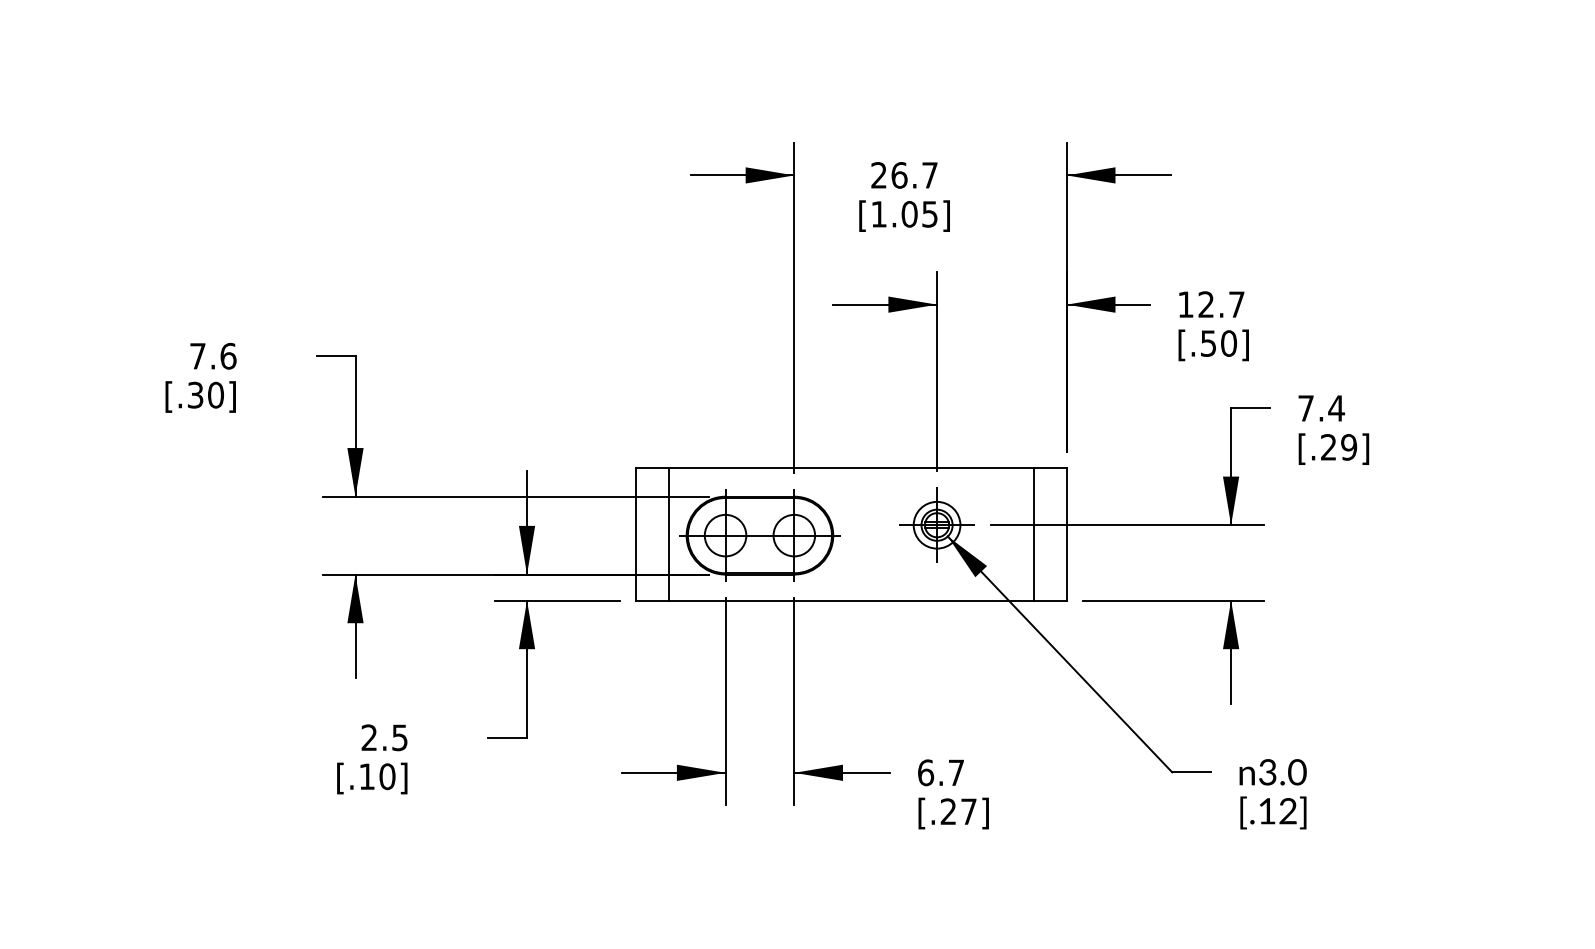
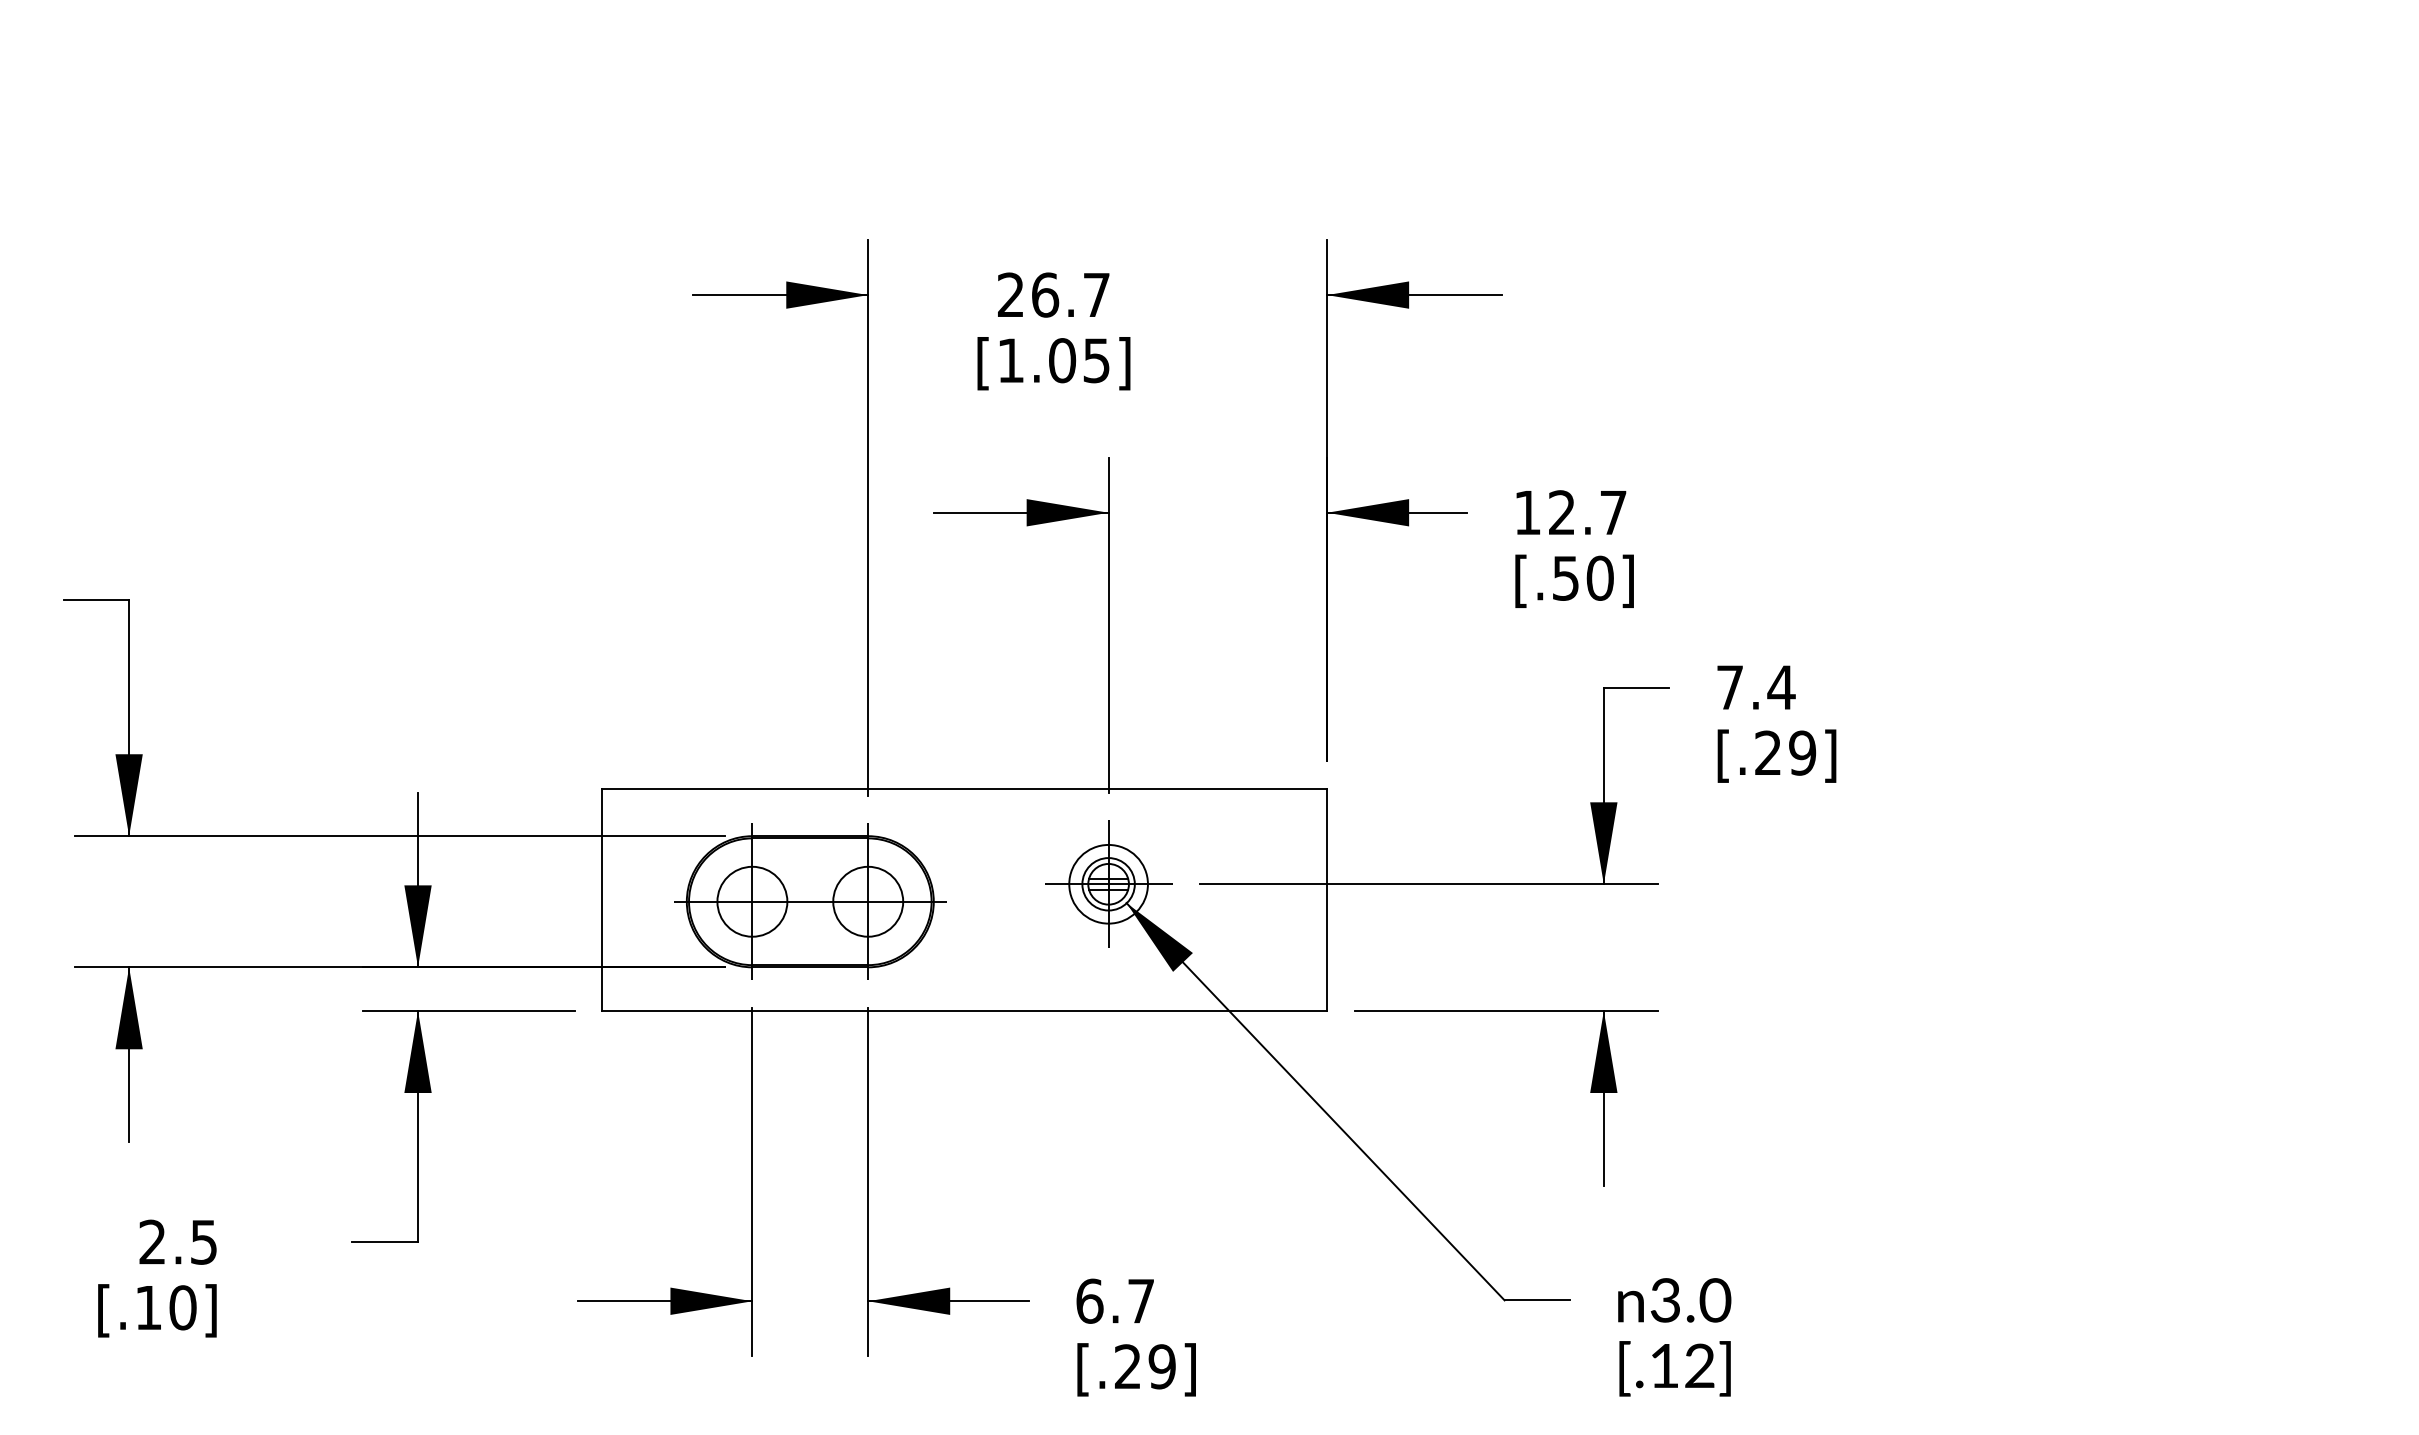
line: (668, 534) -> (656, 899), removed
line: (1034, 534) -> (1272, 899), removed
text: (968, 811) -> (1161, 1366), [.27] -> [.29]

